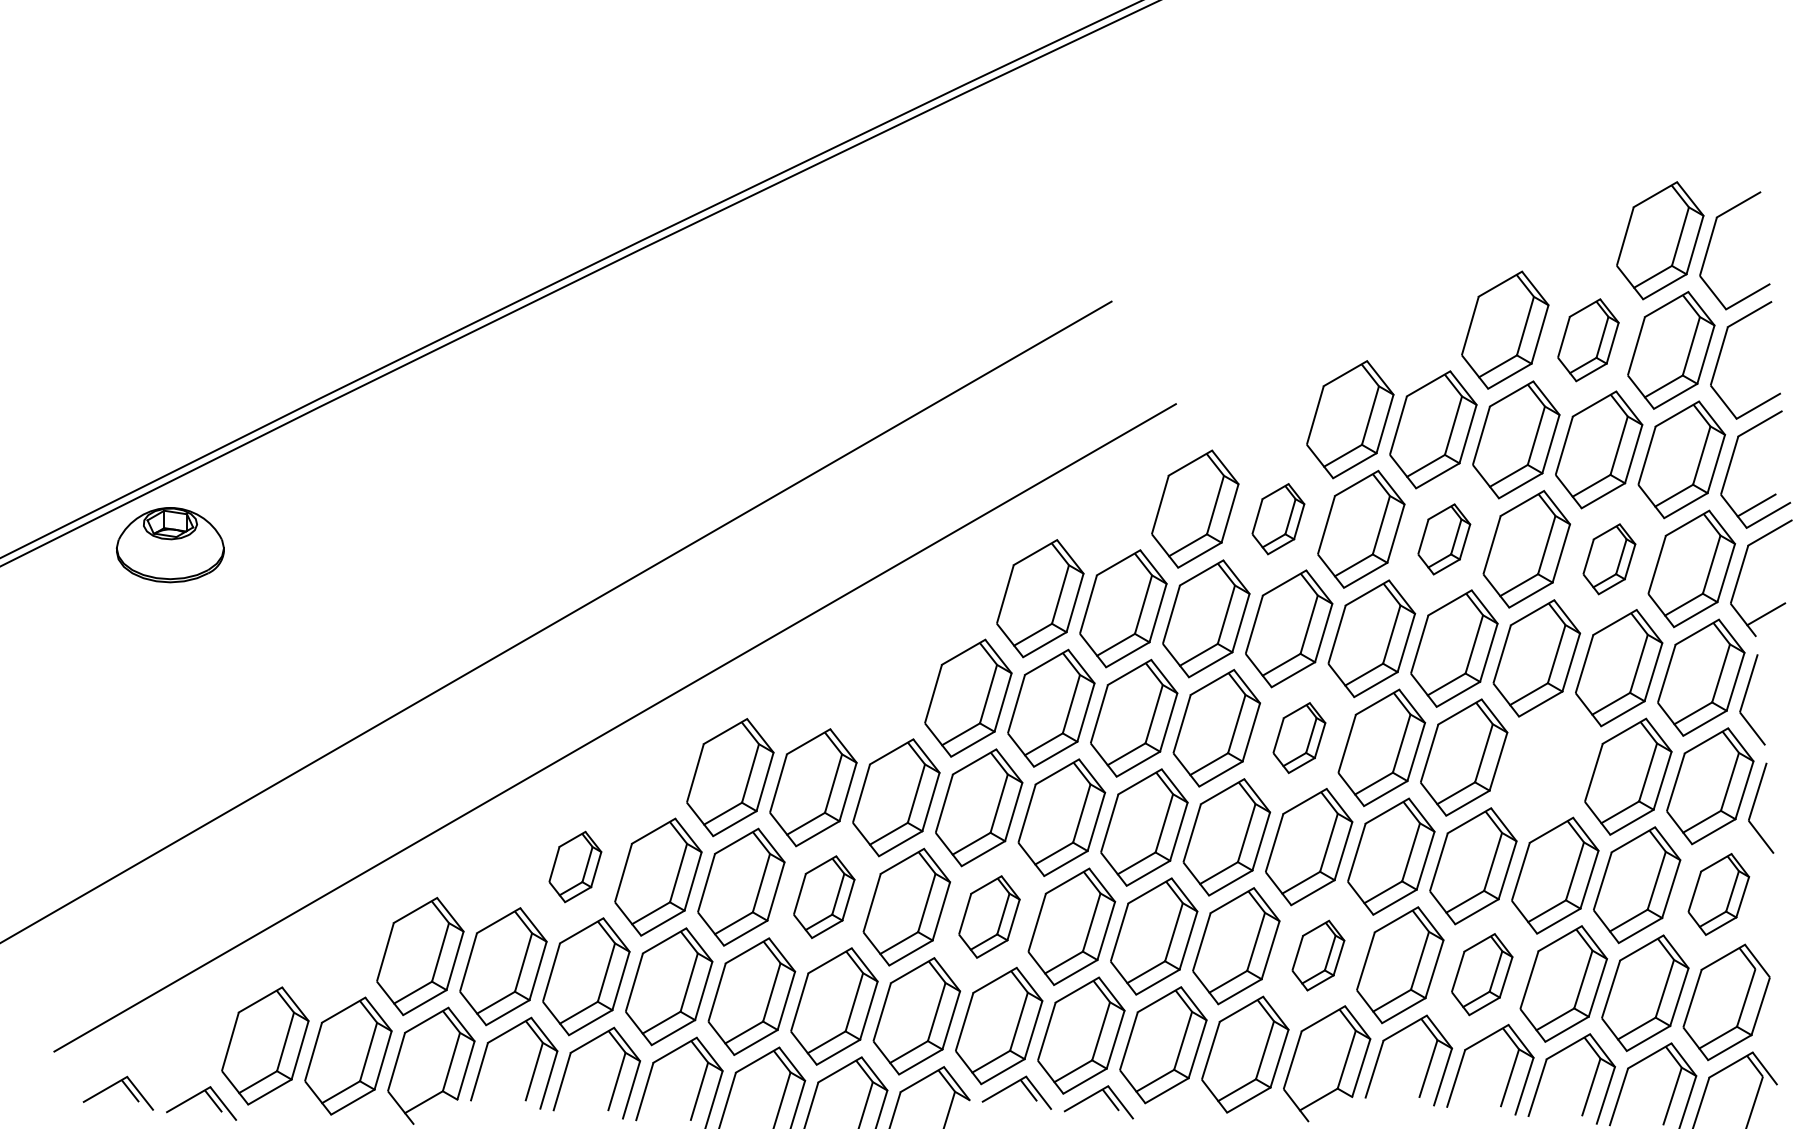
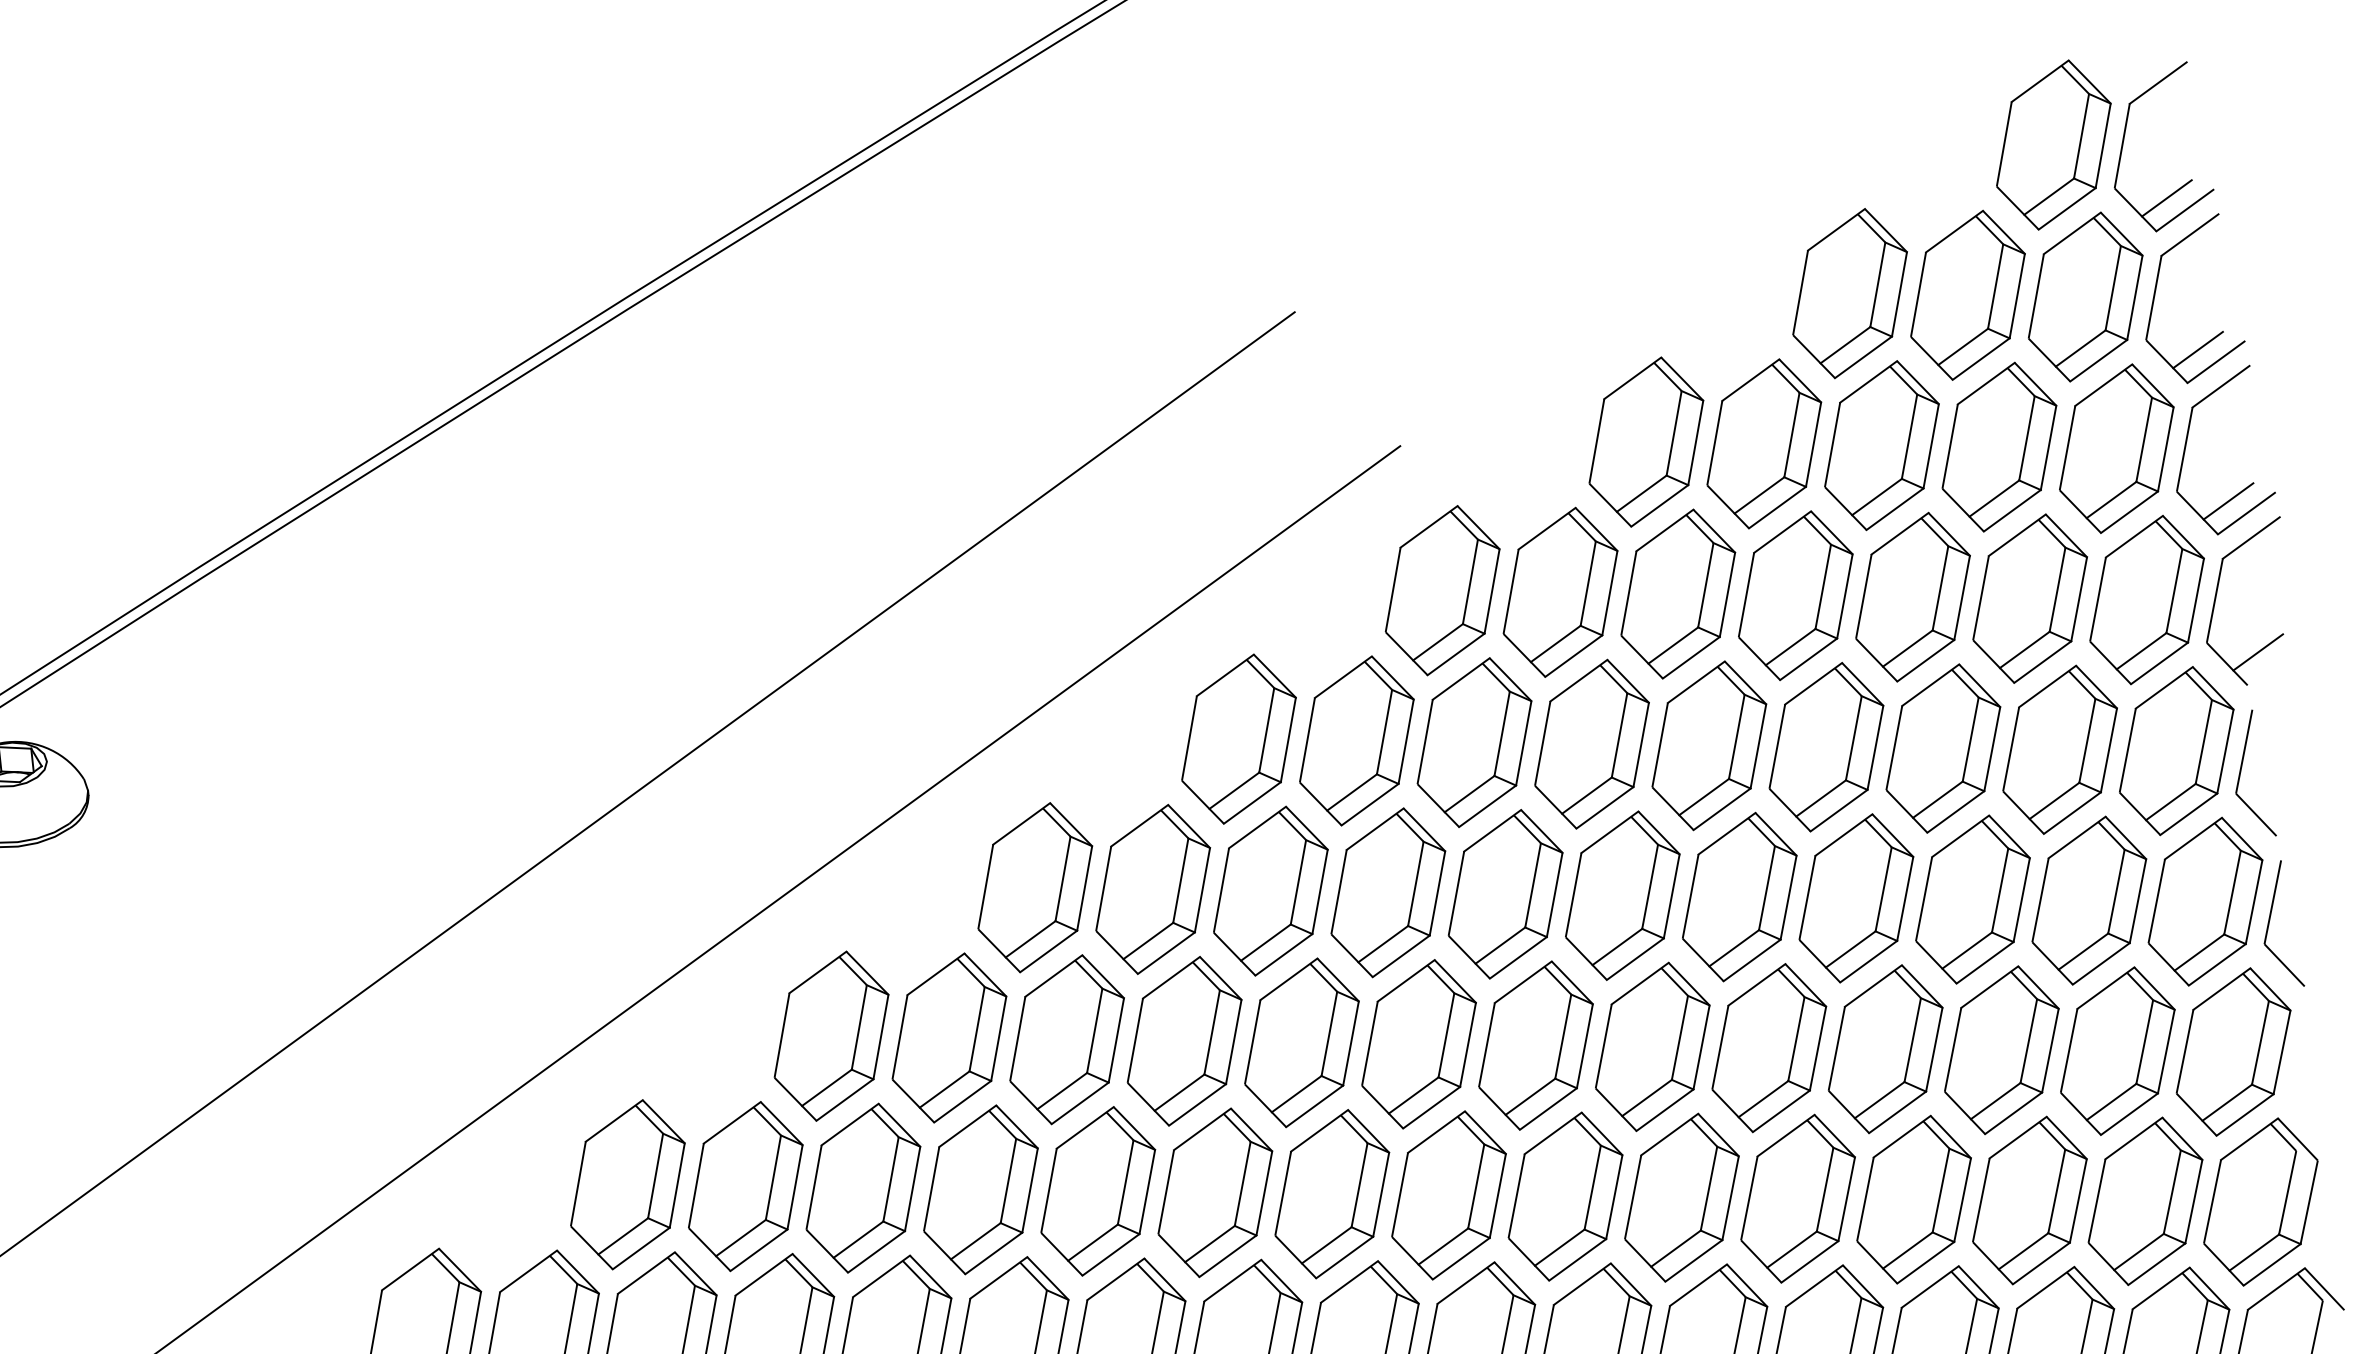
line: (1735, 286) -> (2166, 197), added
part: (1588, 339) -> (1968, 294), size x1.43
line: (1746, 396) -> (2197, 350), added
part: (1278, 518) -> (1560, 591), size x1.67
part: (1444, 539) -> (1796, 595), size x1.67
part: (1609, 559) -> (2030, 599), size x1.67
part: (885, 687) -> (1035, 886), added
part: (1299, 737) -> (1622, 894), size x1.67
part: (1546, 767) -> (1973, 899), added
part: (575, 866) -> (628, 1183), size x1.67
part: (1718, 894) -> (2233, 1052), size x1.43
part: (824, 896) -> (981, 1188), size x1.43
part: (989, 916) -> (1215, 1191), size x1.43
part: (1318, 955) -> (1682, 1197), size x1.67
part: (1482, 974) -> (1914, 1199), size x1.43

